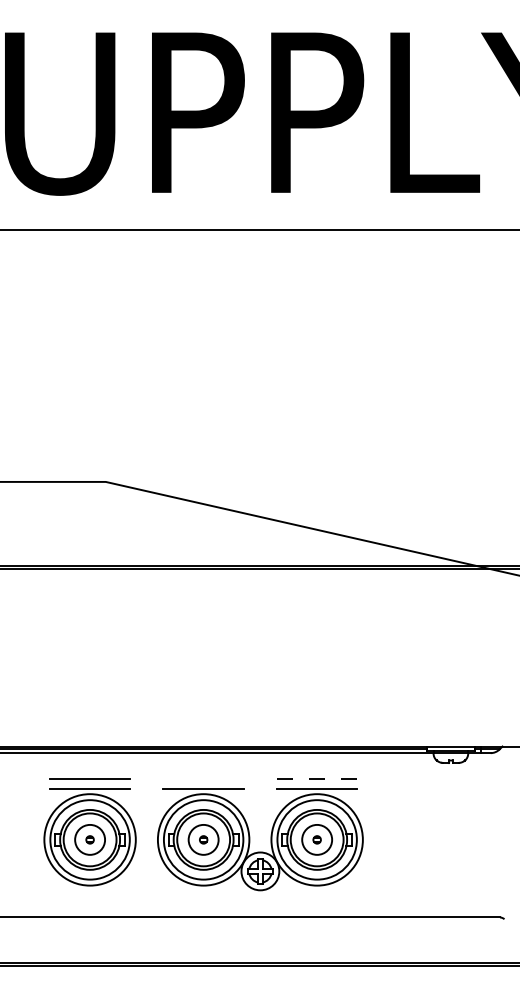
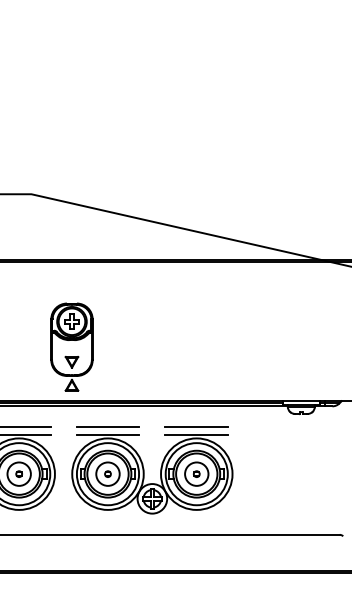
part: (157, 677) -> (71, 347), added
line: (203, 779) -> (107, 426), added
line: (317, 779) -> (197, 426), dashed -> solid

